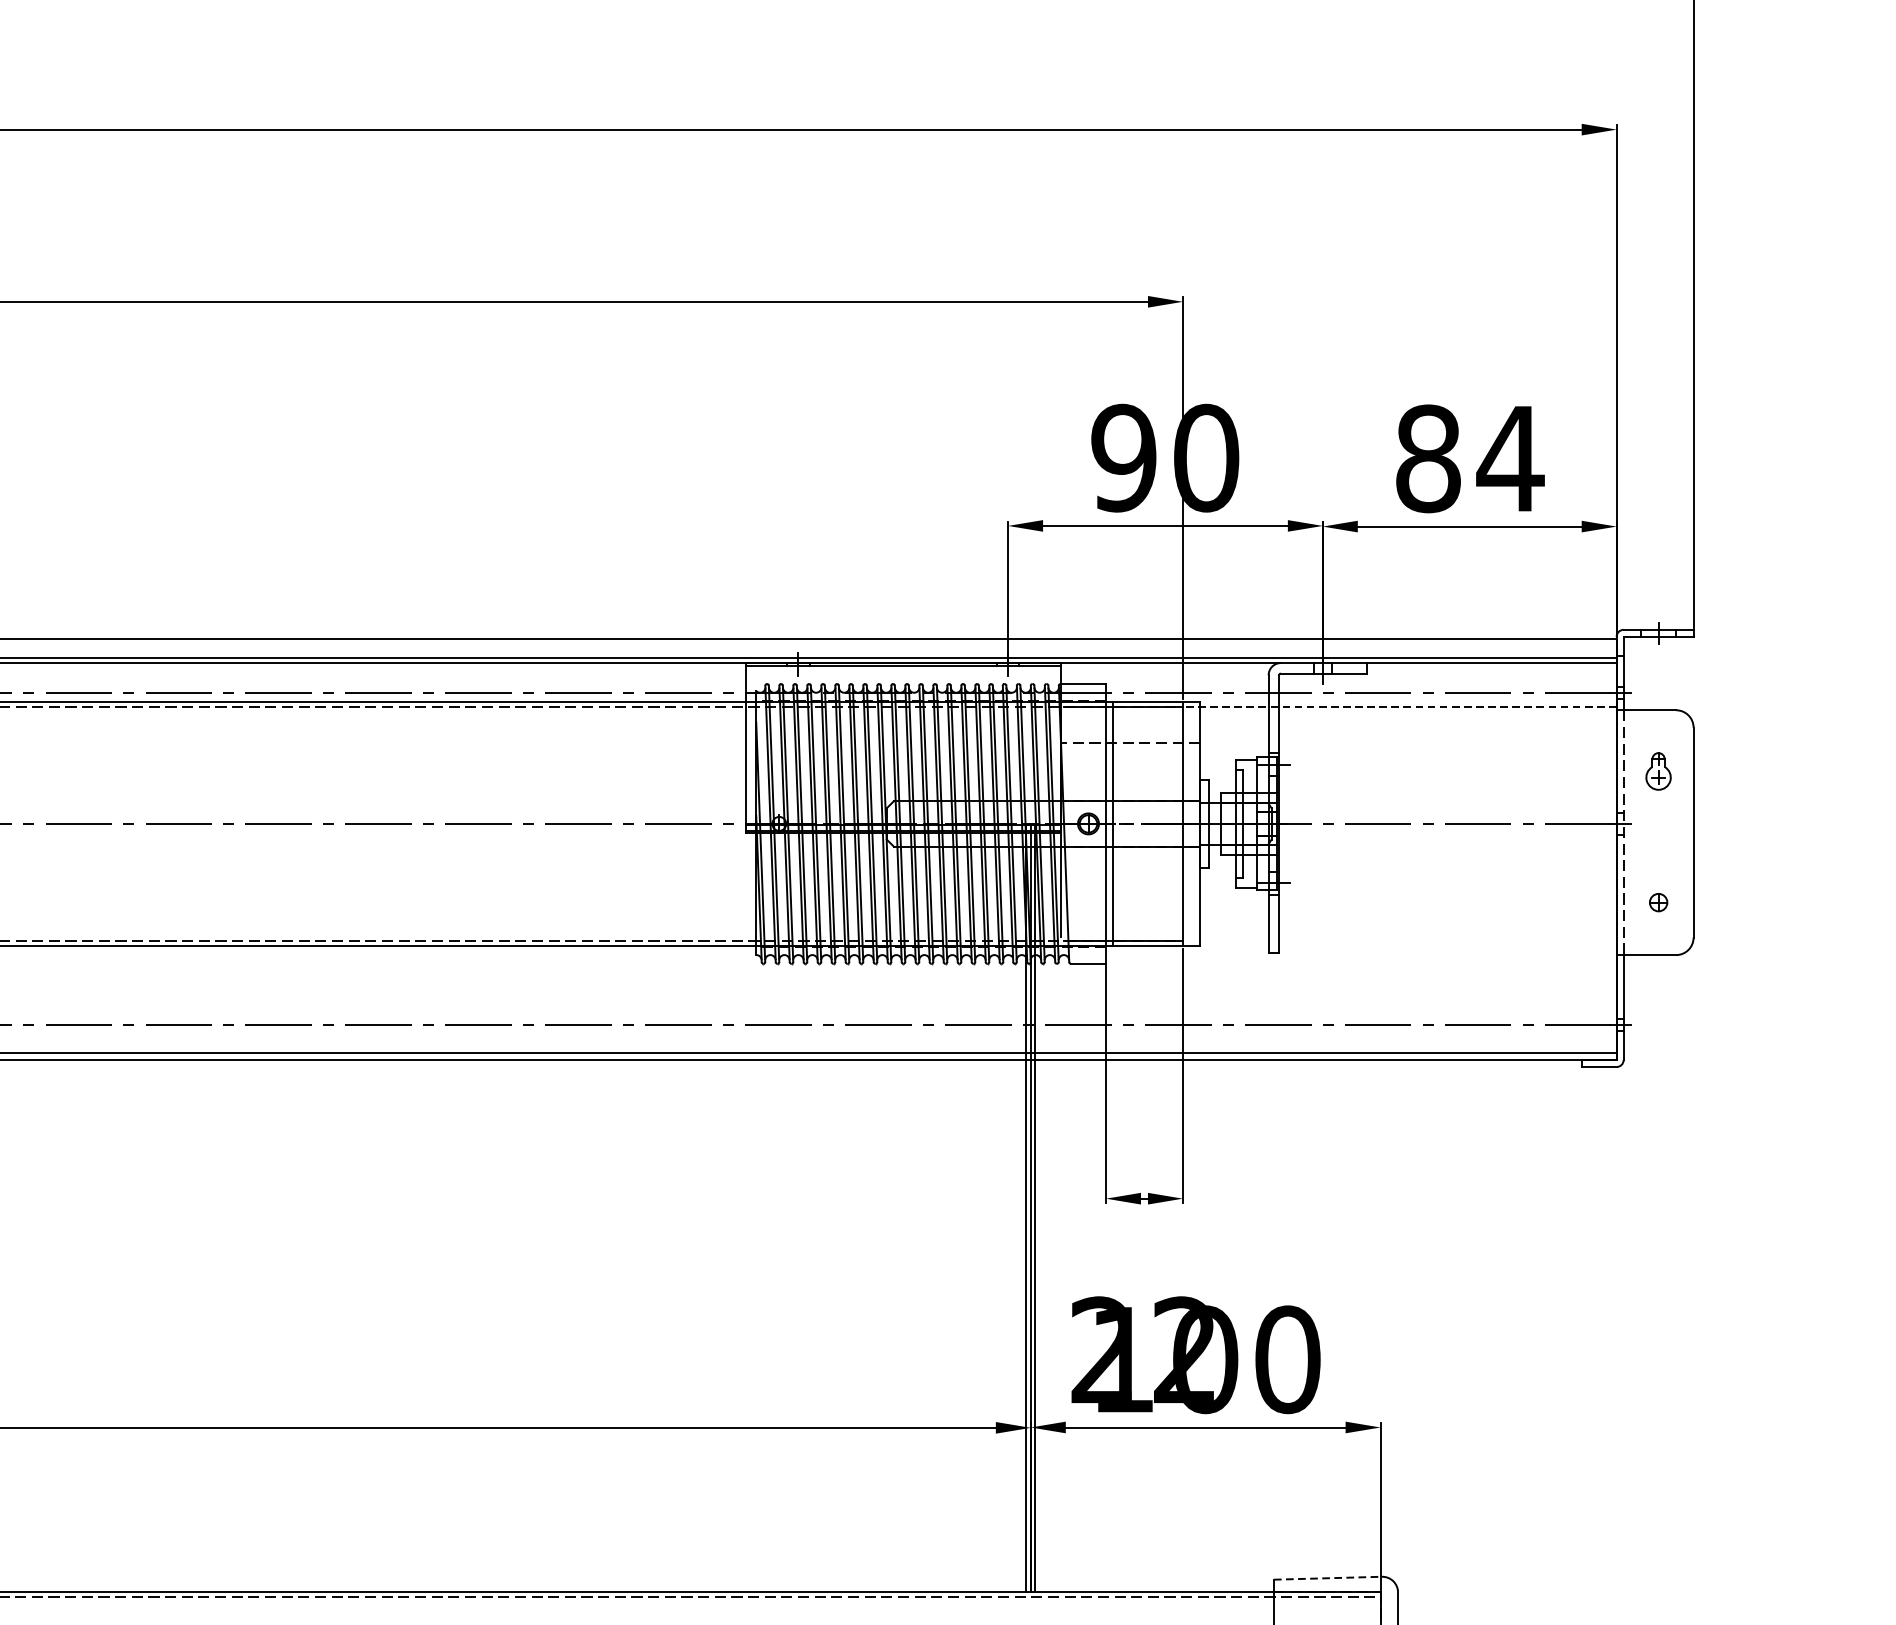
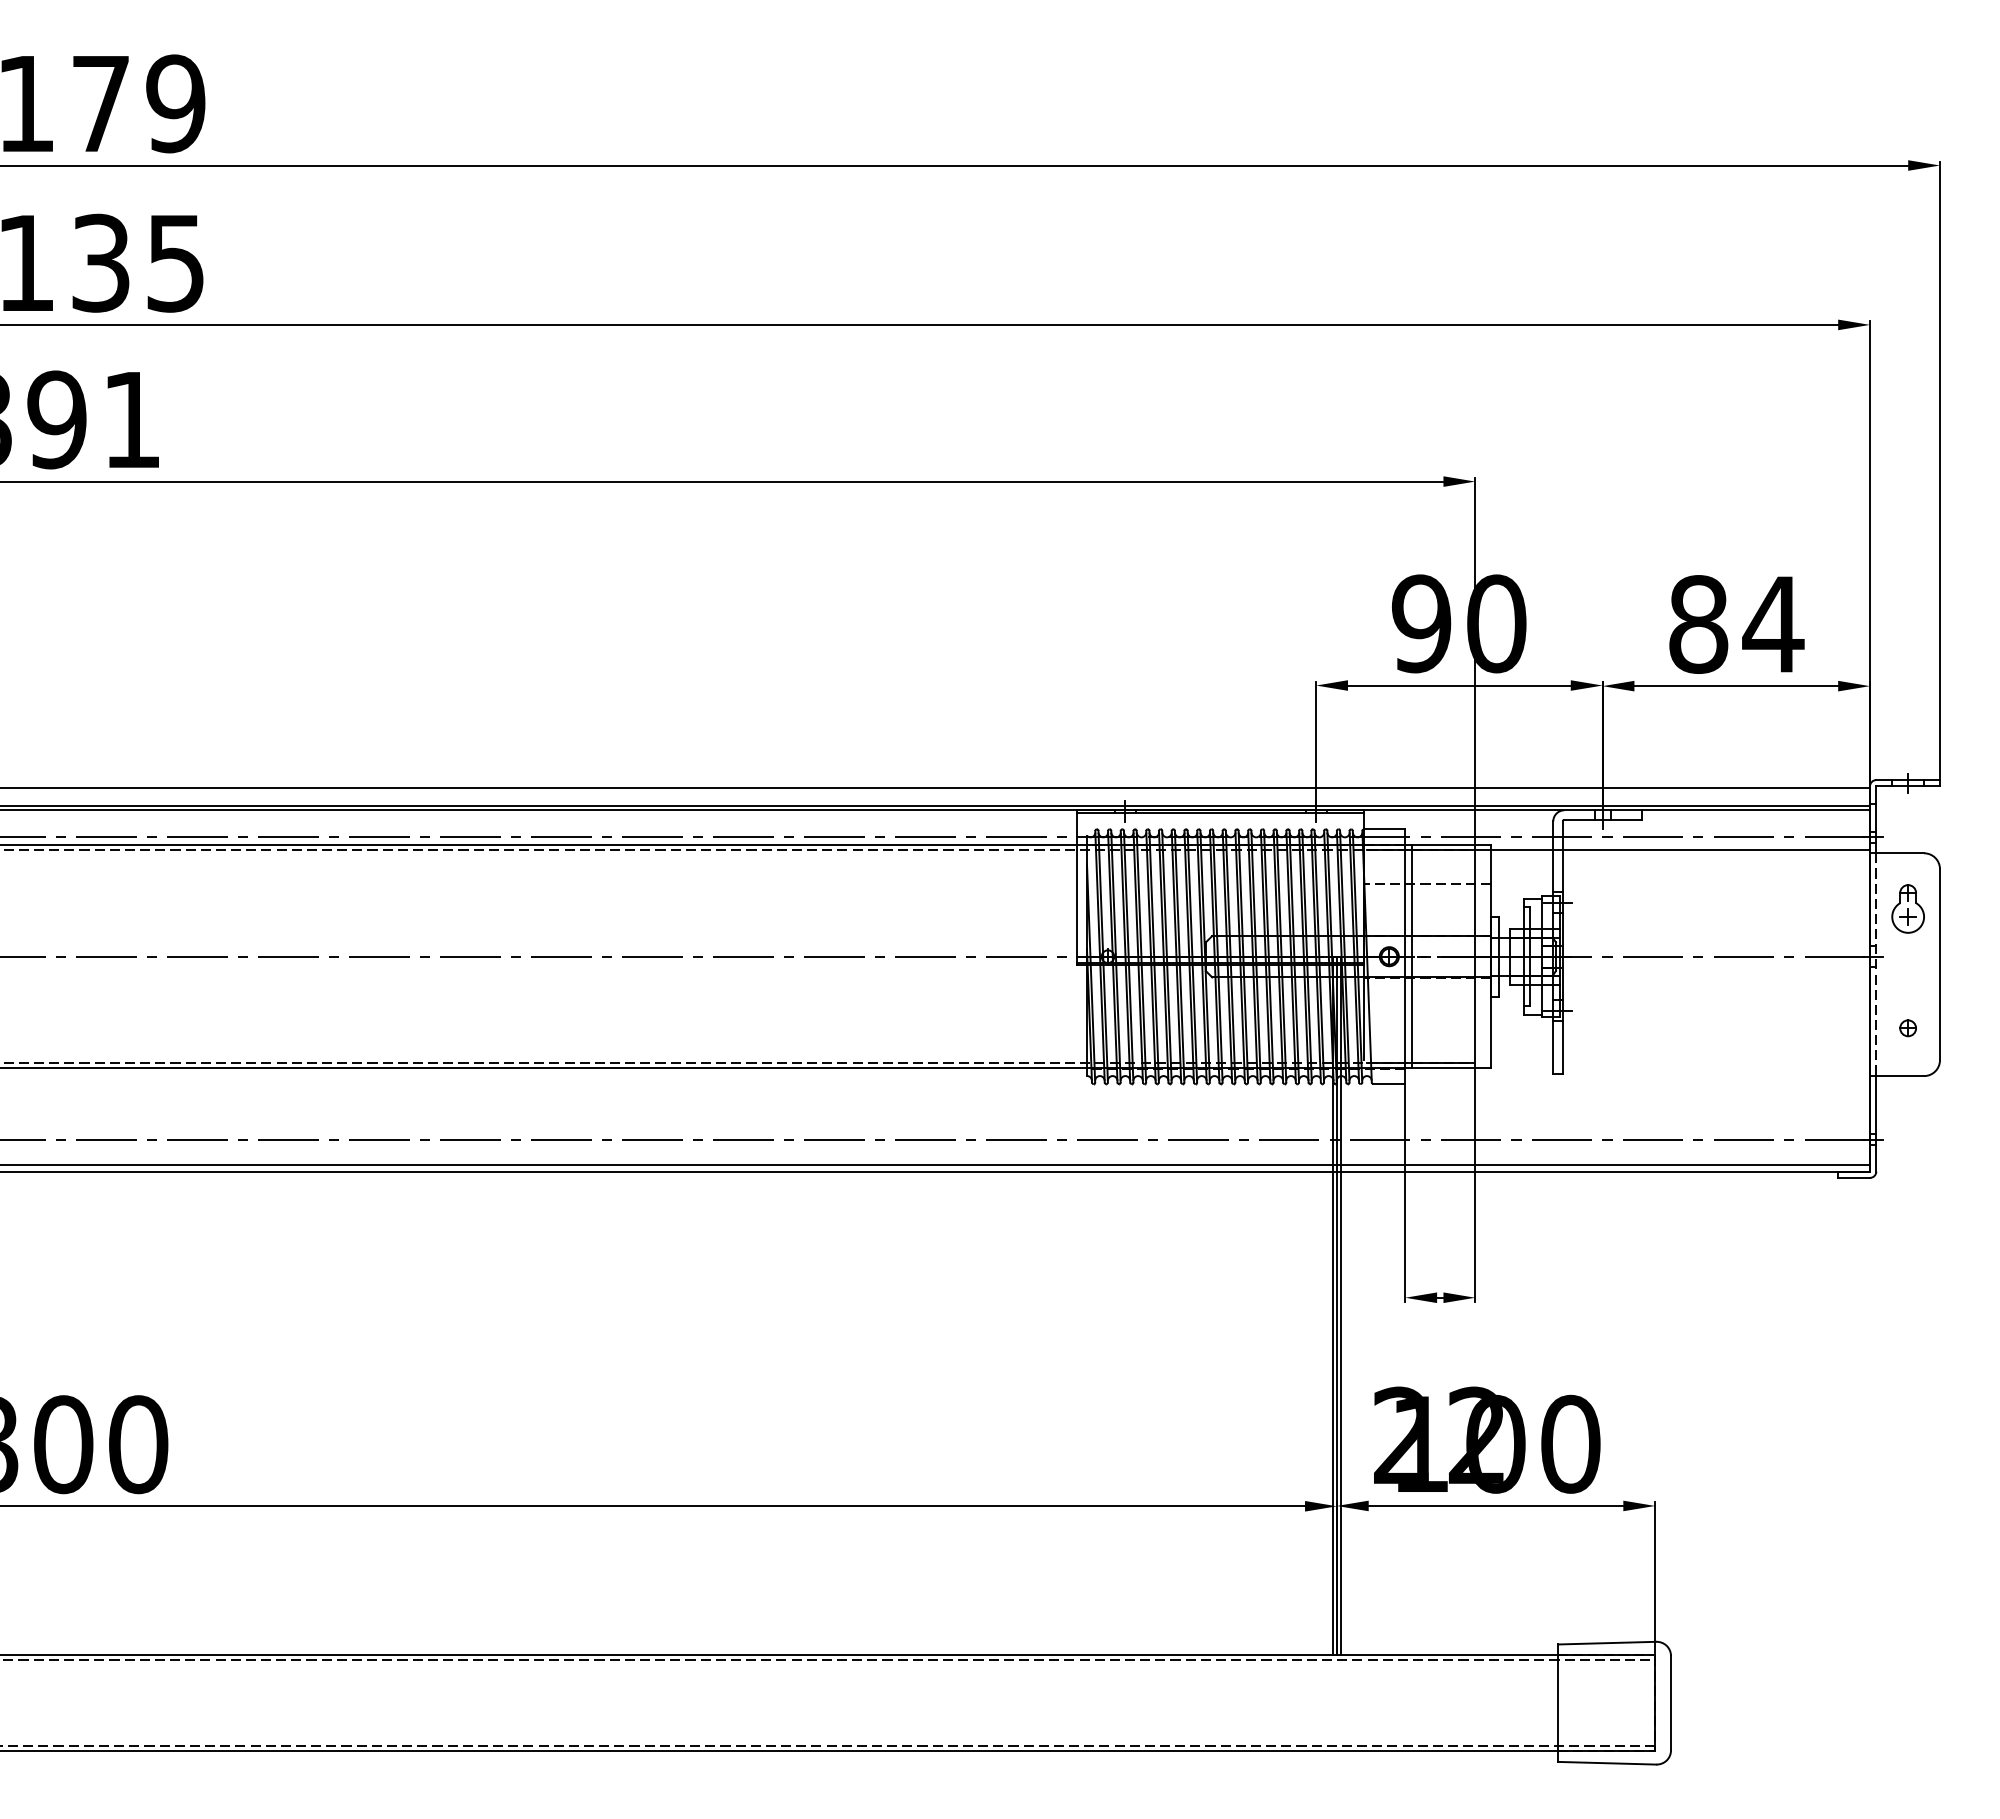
line: (1399, 707) -> (1672, 850), dashed -> solid
part: (1657, 770) -> (1907, 908), size x1.43
line: (1328, 1578) -> (1607, 1643), dashed -> solid

